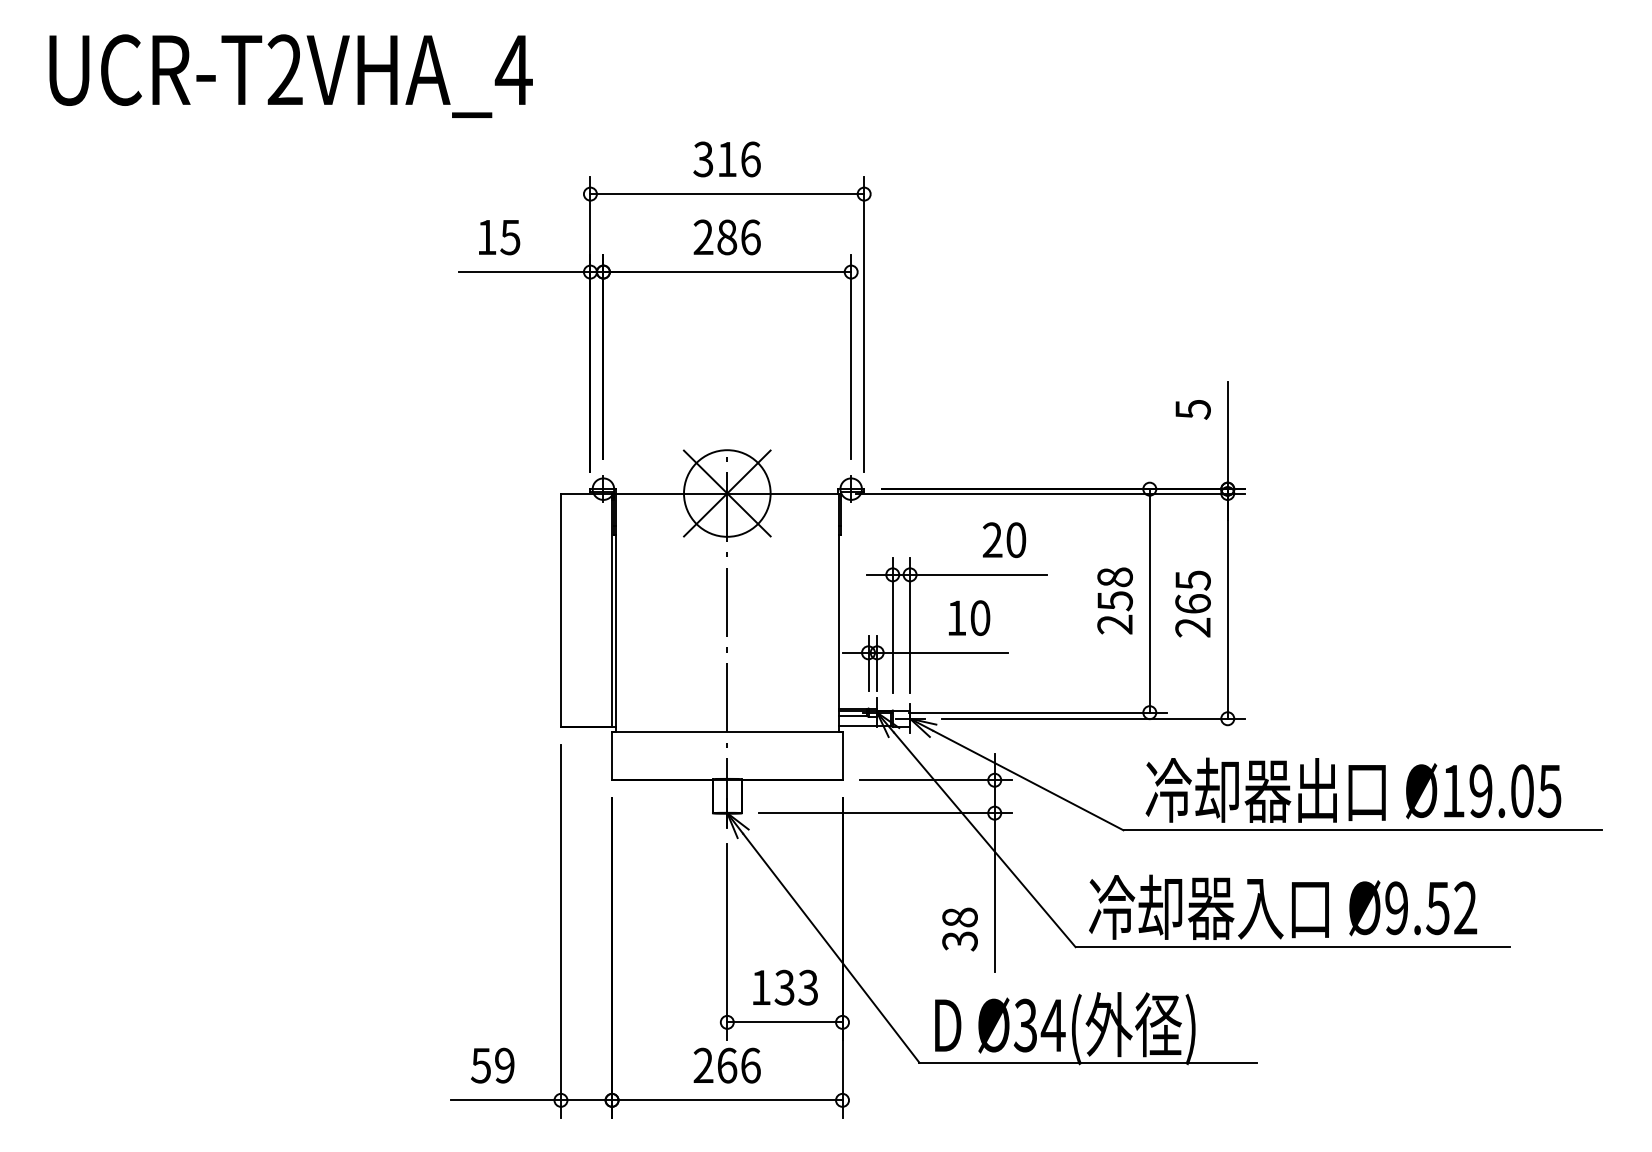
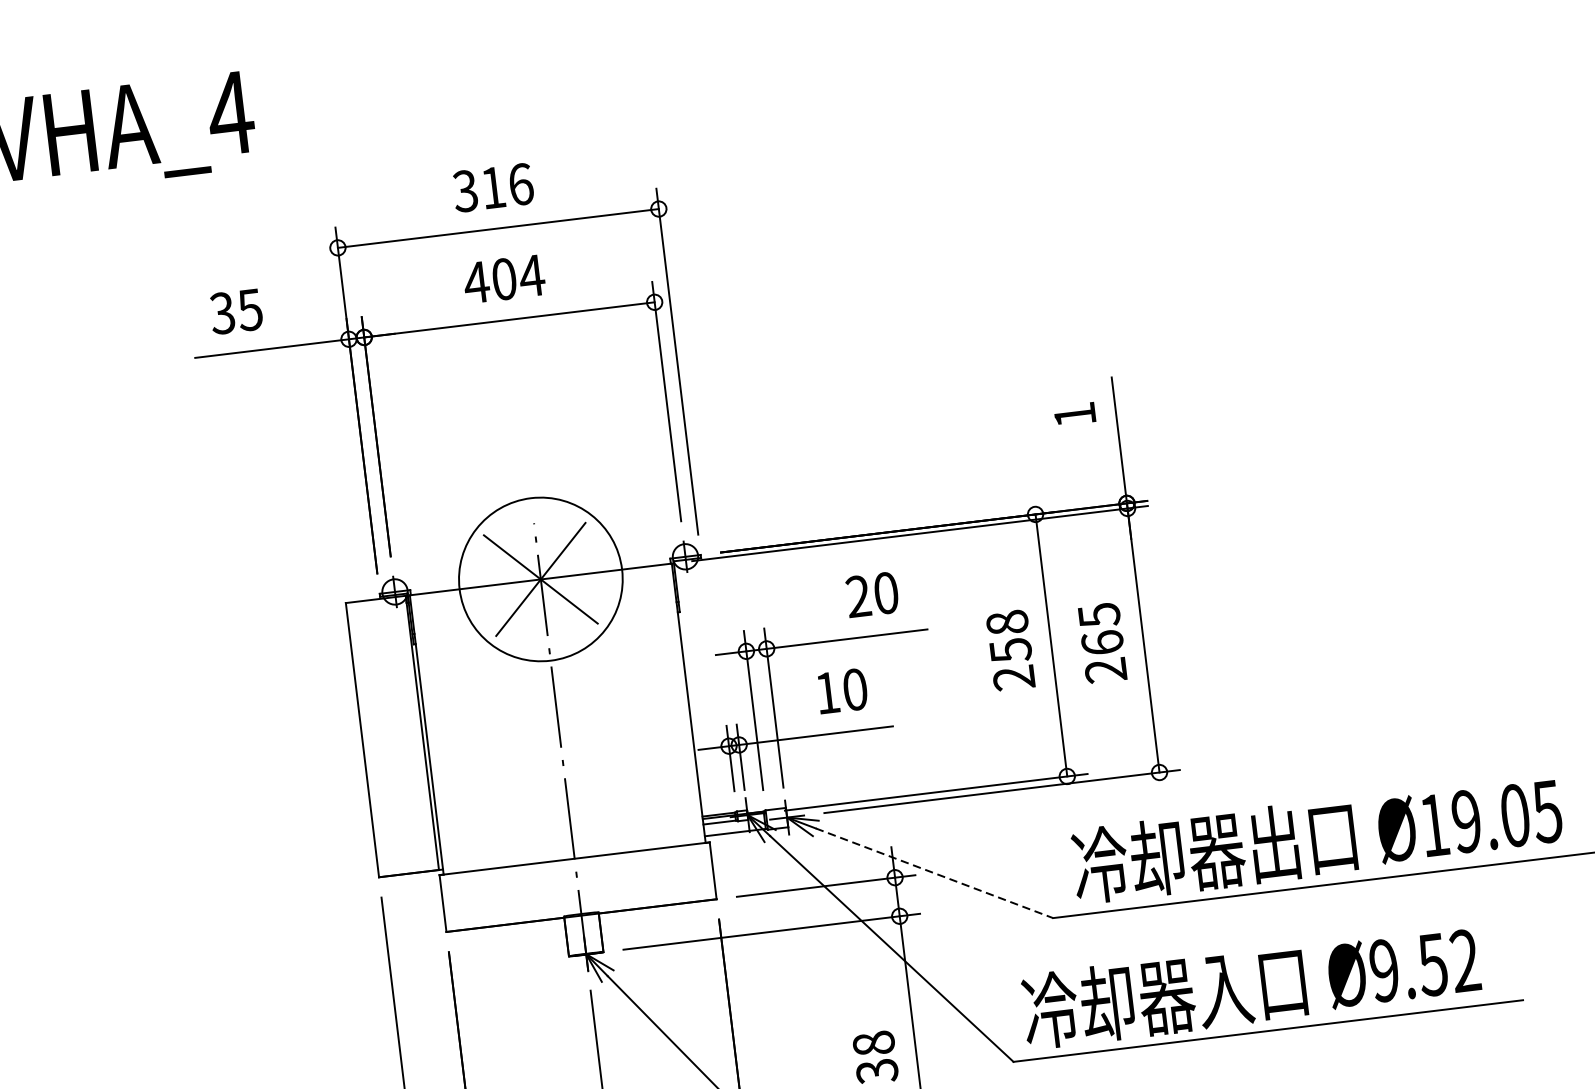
text: (486, 237) -> (222, 313), 15 -> 35
text: (726, 237) -> (503, 279), 286 -> 404
text: (1192, 409) -> (1074, 414), 5 -> 1
circle: (727, 493) -> (541, 579), size x1.6
line: (1028, 780) -> (934, 873), solid -> dashed

